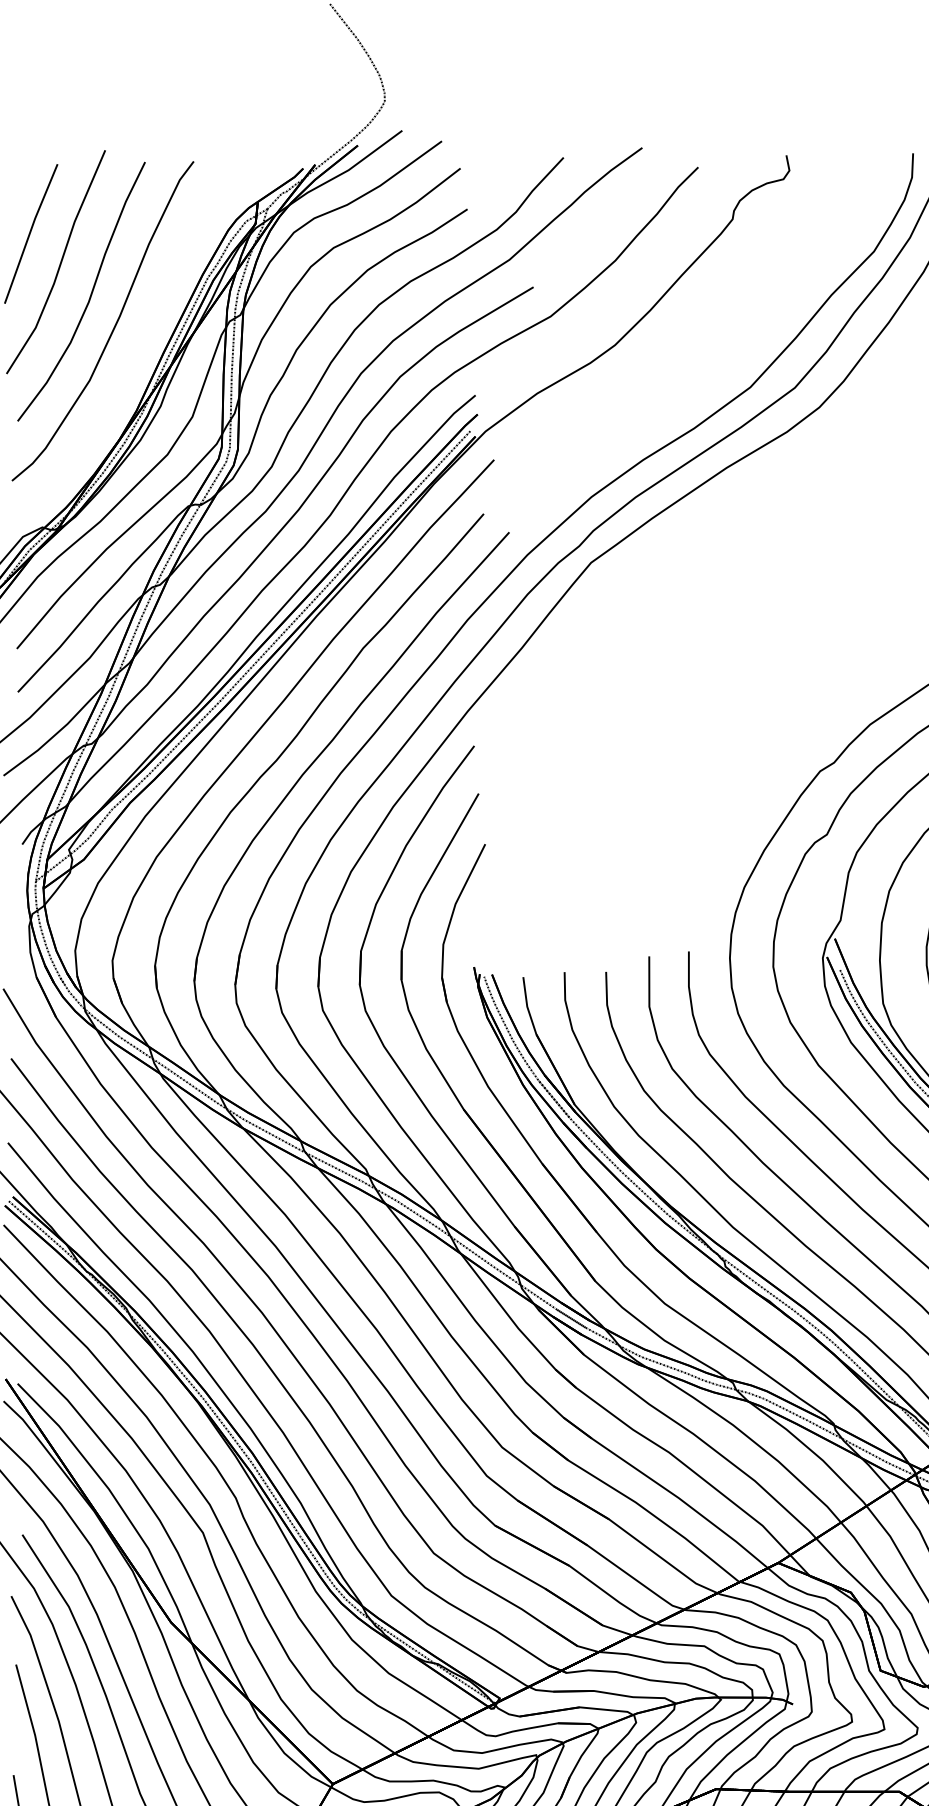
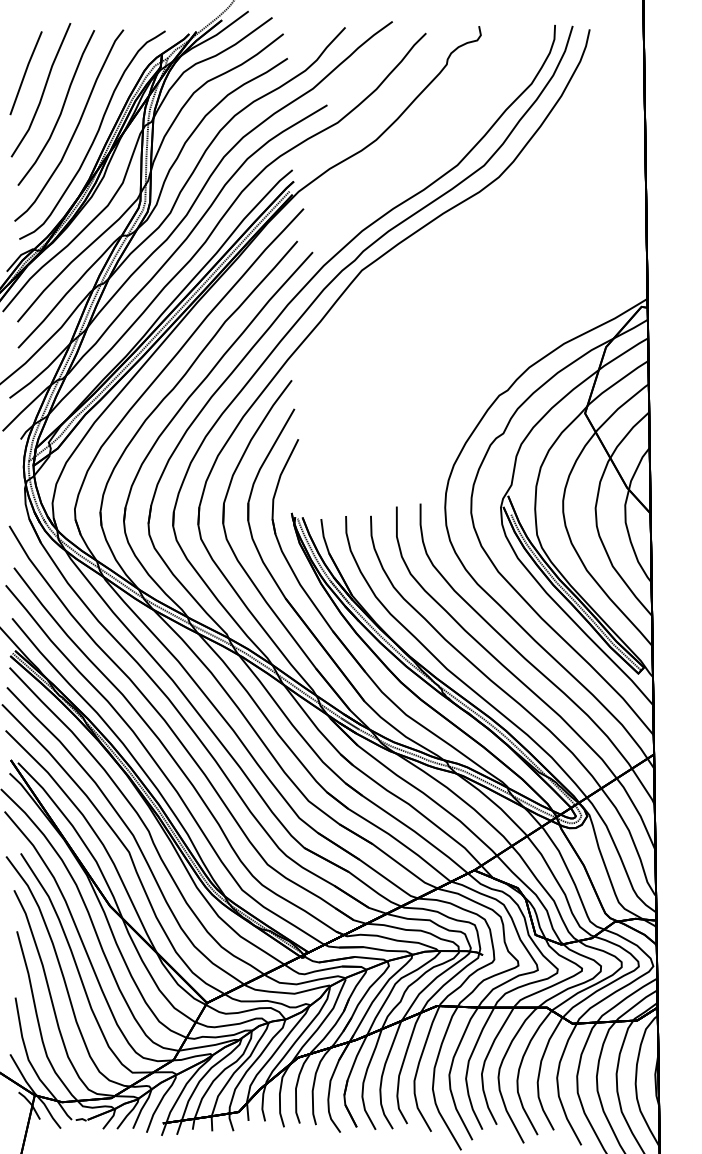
curve: (145, 339) -> (94, 136), added

